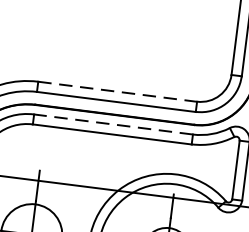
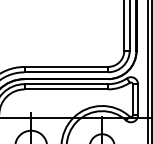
line: (117, 90) -> (66, 66), dashed -> solid
line: (113, 125) -> (66, 84), dashed -> solid

